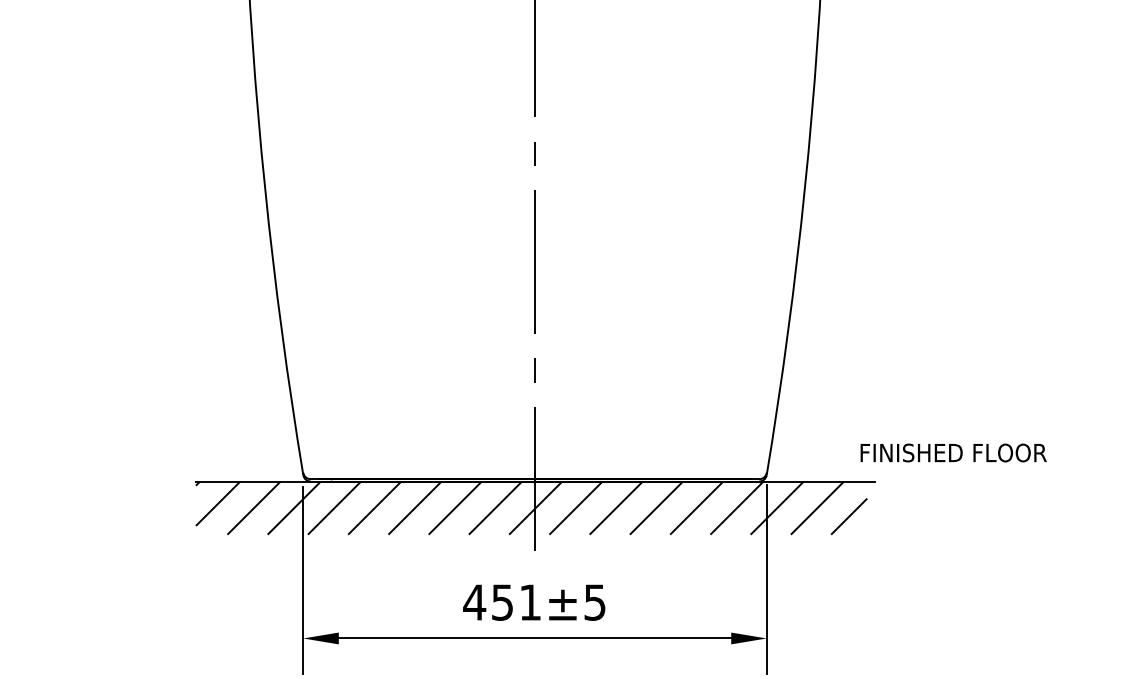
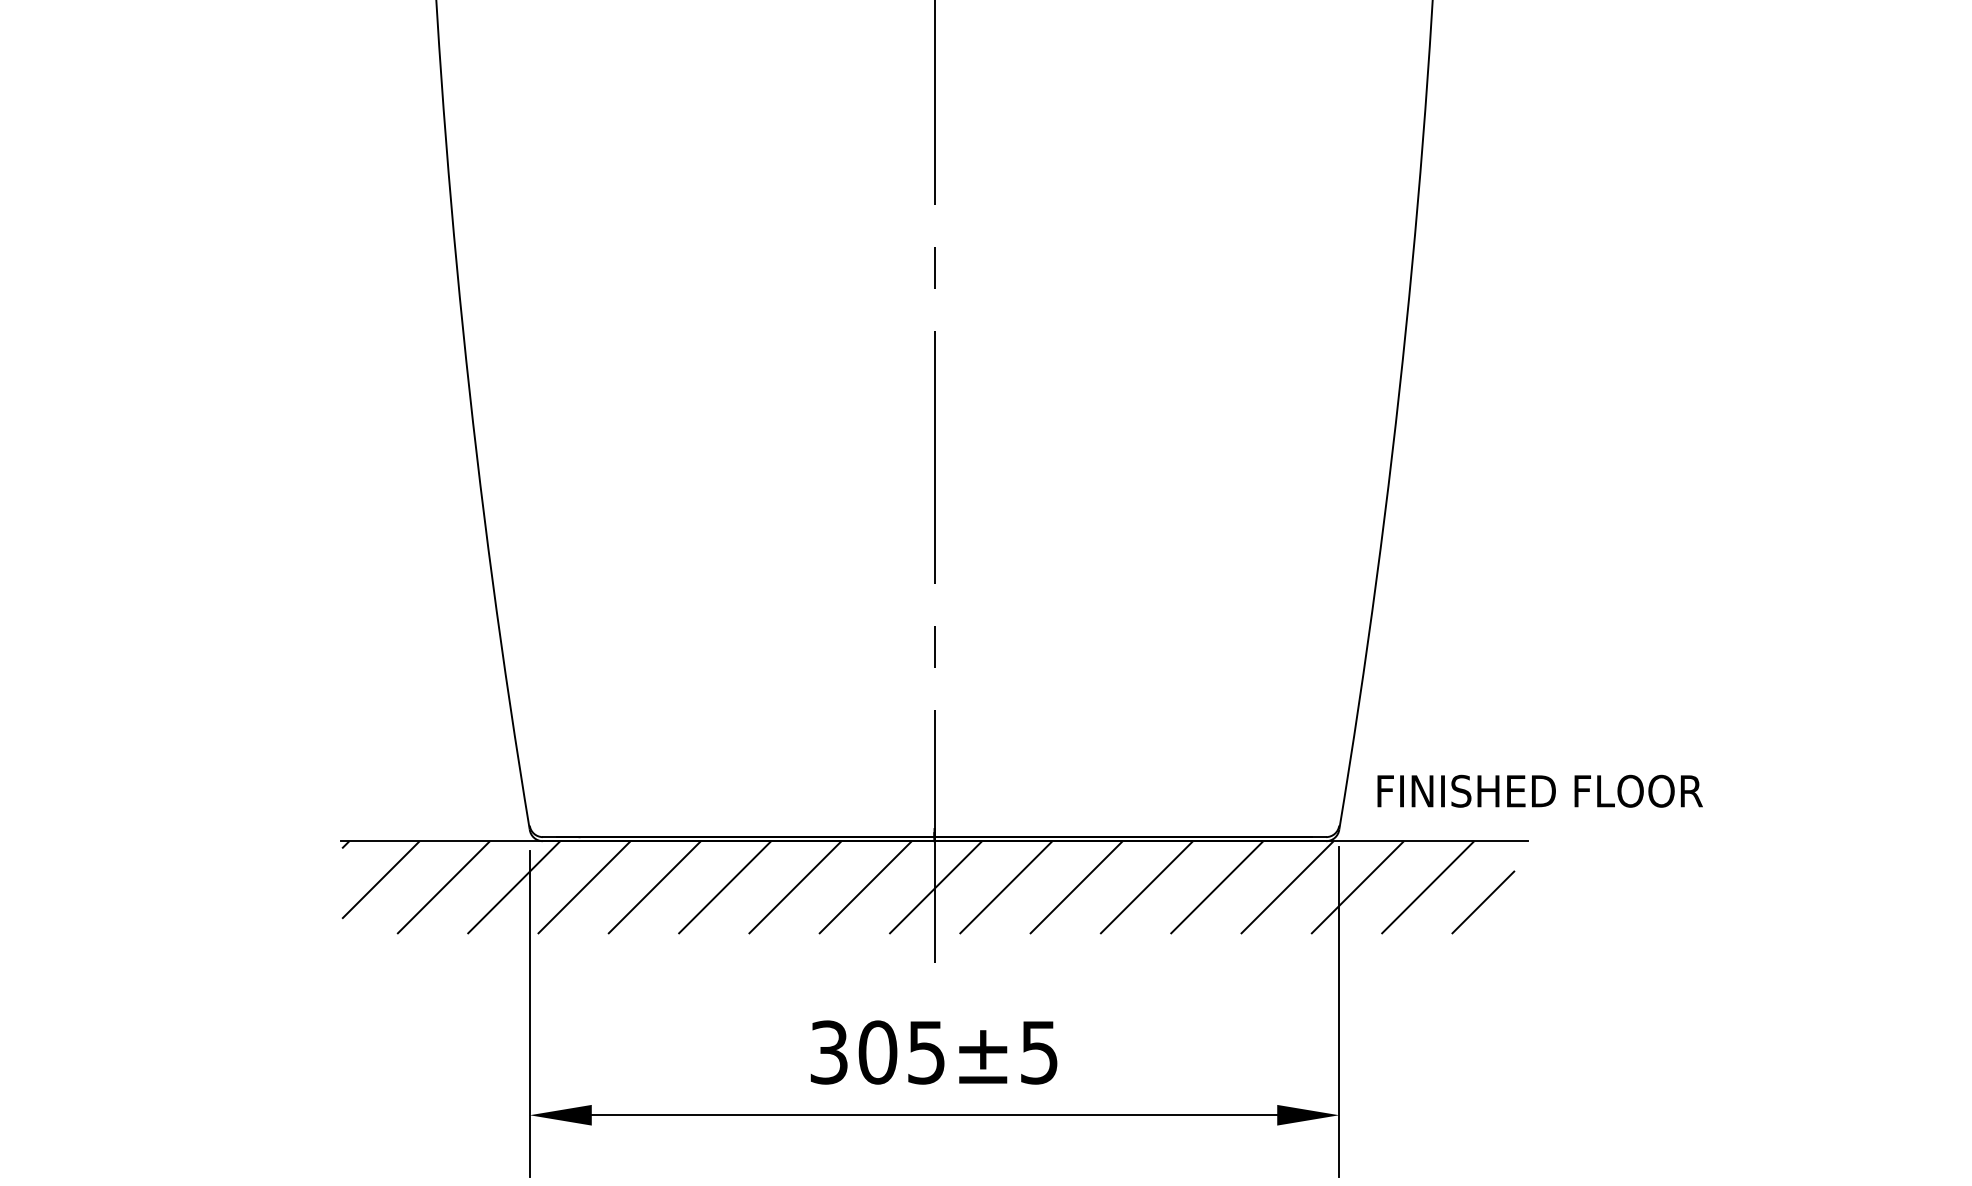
text: (953, 452) -> (1539, 790), moved
text: (501, 602) -> (875, 1052), 451±5 -> 305±5

